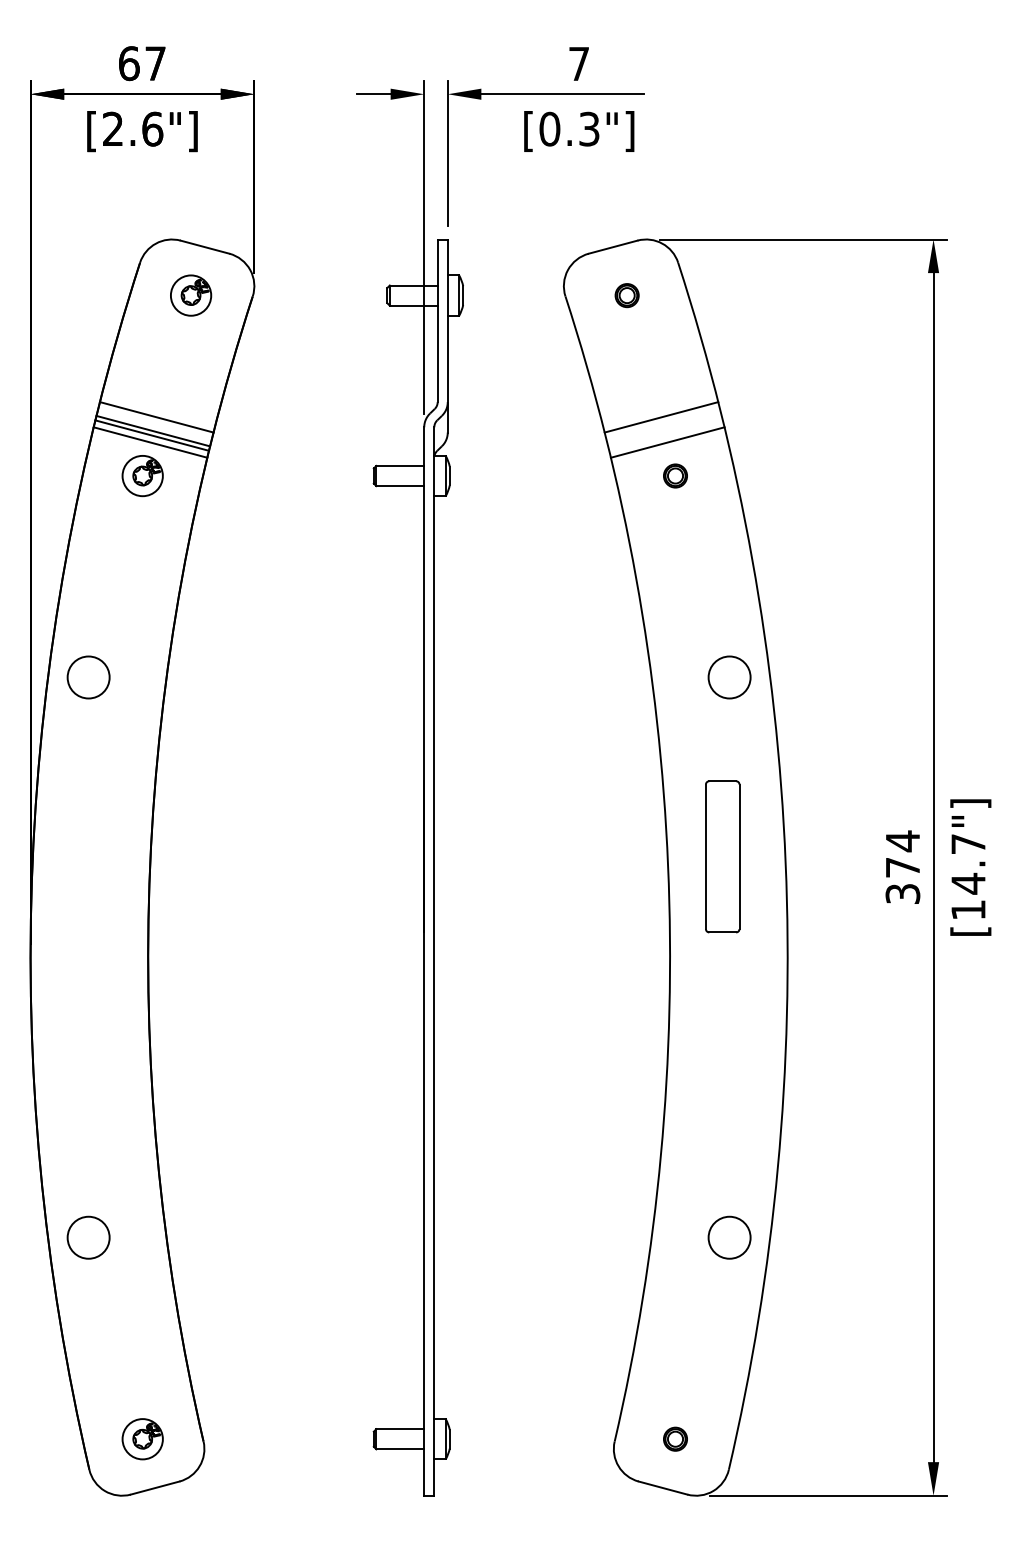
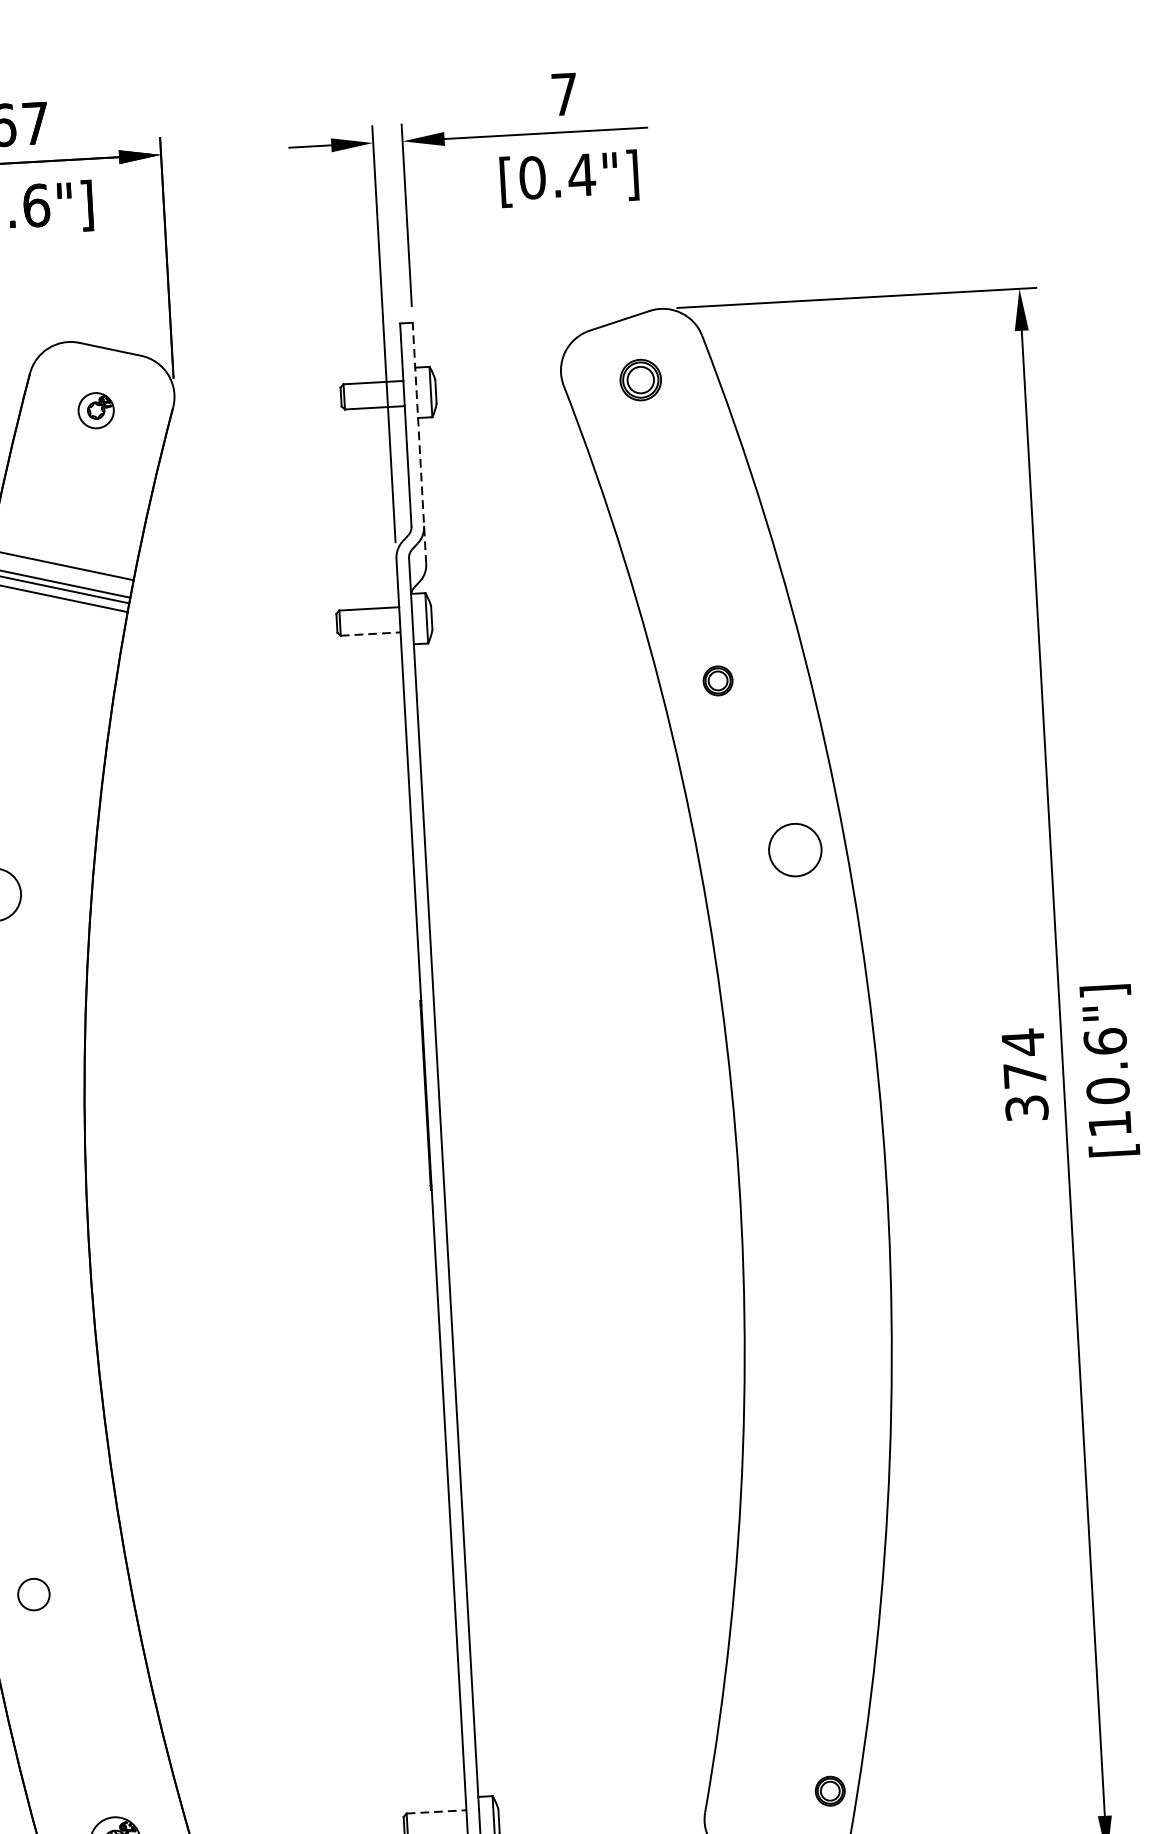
text: (589, 128) -> (582, 174), [0.3"] -> [0.4"]
part: (191, 295) -> (96, 410), size x0.7
part: (626, 295) -> (639, 380), size x1.4
line: (447, 336) -> (419, 443), solid -> dashed
line: (661, 417) -> (692, 530), removed
line: (667, 442) -> (701, 560), removed
part: (675, 475) -> (718, 680), moved
part: (142, 476) -> (48, 640), removed
line: (400, 486) -> (370, 634), solid -> dashed
part: (722, 856) -> (798, 1074), removed
text: (968, 863) -> (1106, 1065), [14.7"] -> [10.6"]
circle: (88, 1237) -> (33, 1594), size x0.6
circle: (729, 1237) -> (834, 1549), removed
line: (400, 1429) -> (436, 1812), solid -> dashed
part: (675, 1438) -> (830, 1790), moved

